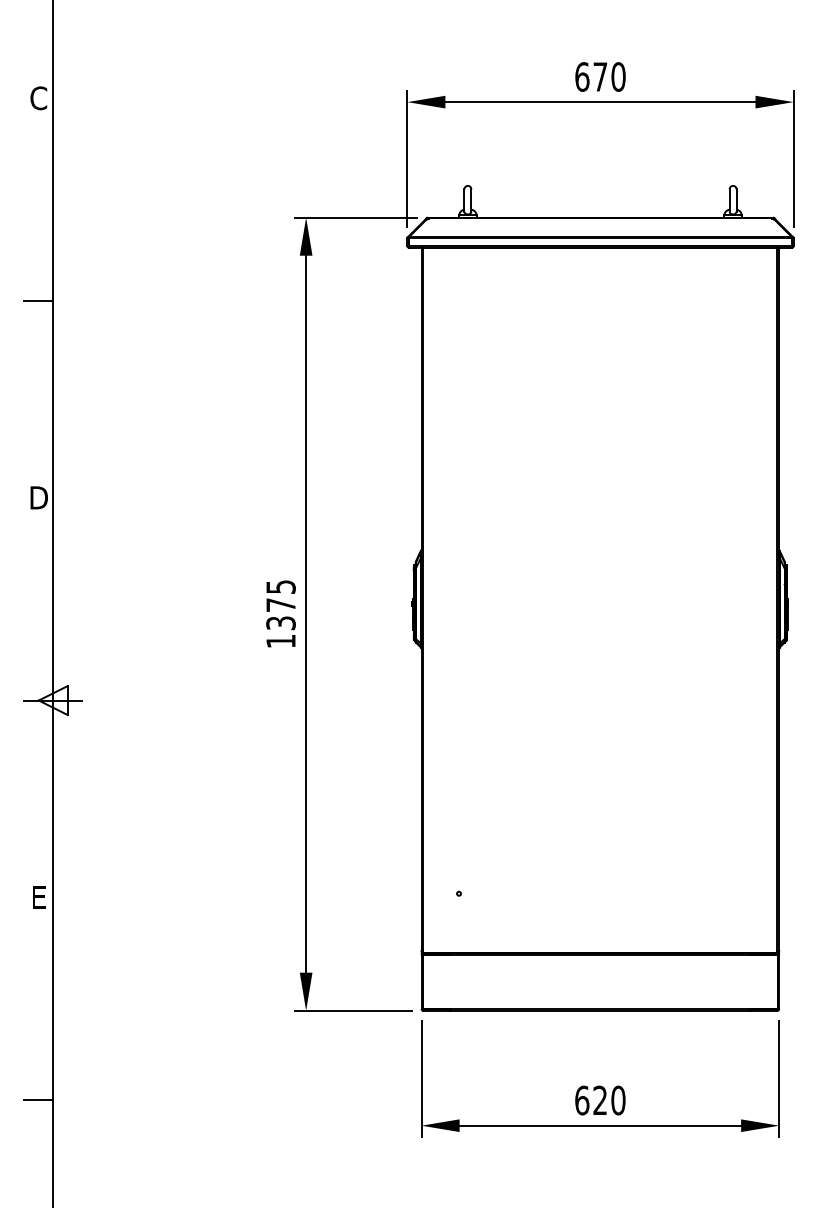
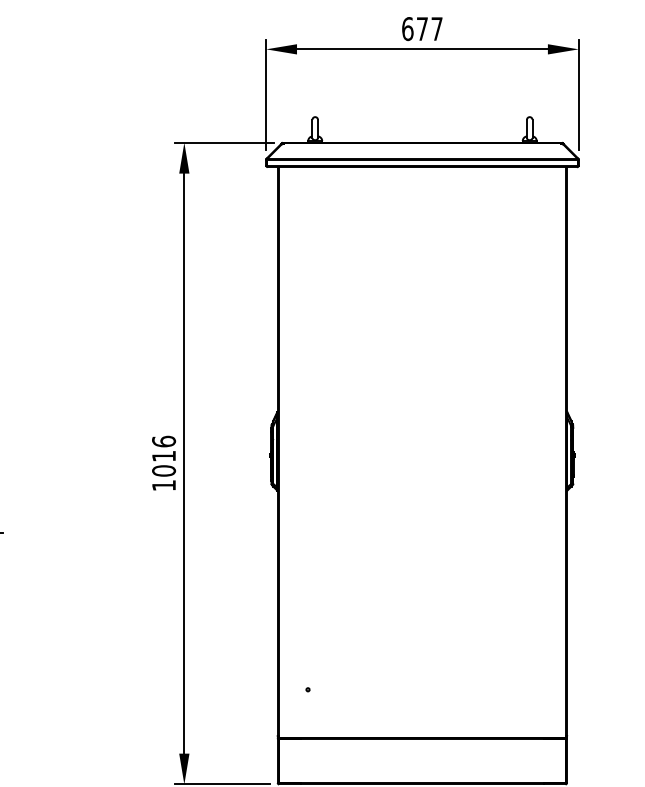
text: (618, 76) -> (437, 28), 670 -> 677
text: (280, 604) -> (163, 455), 1375 -> 1016

